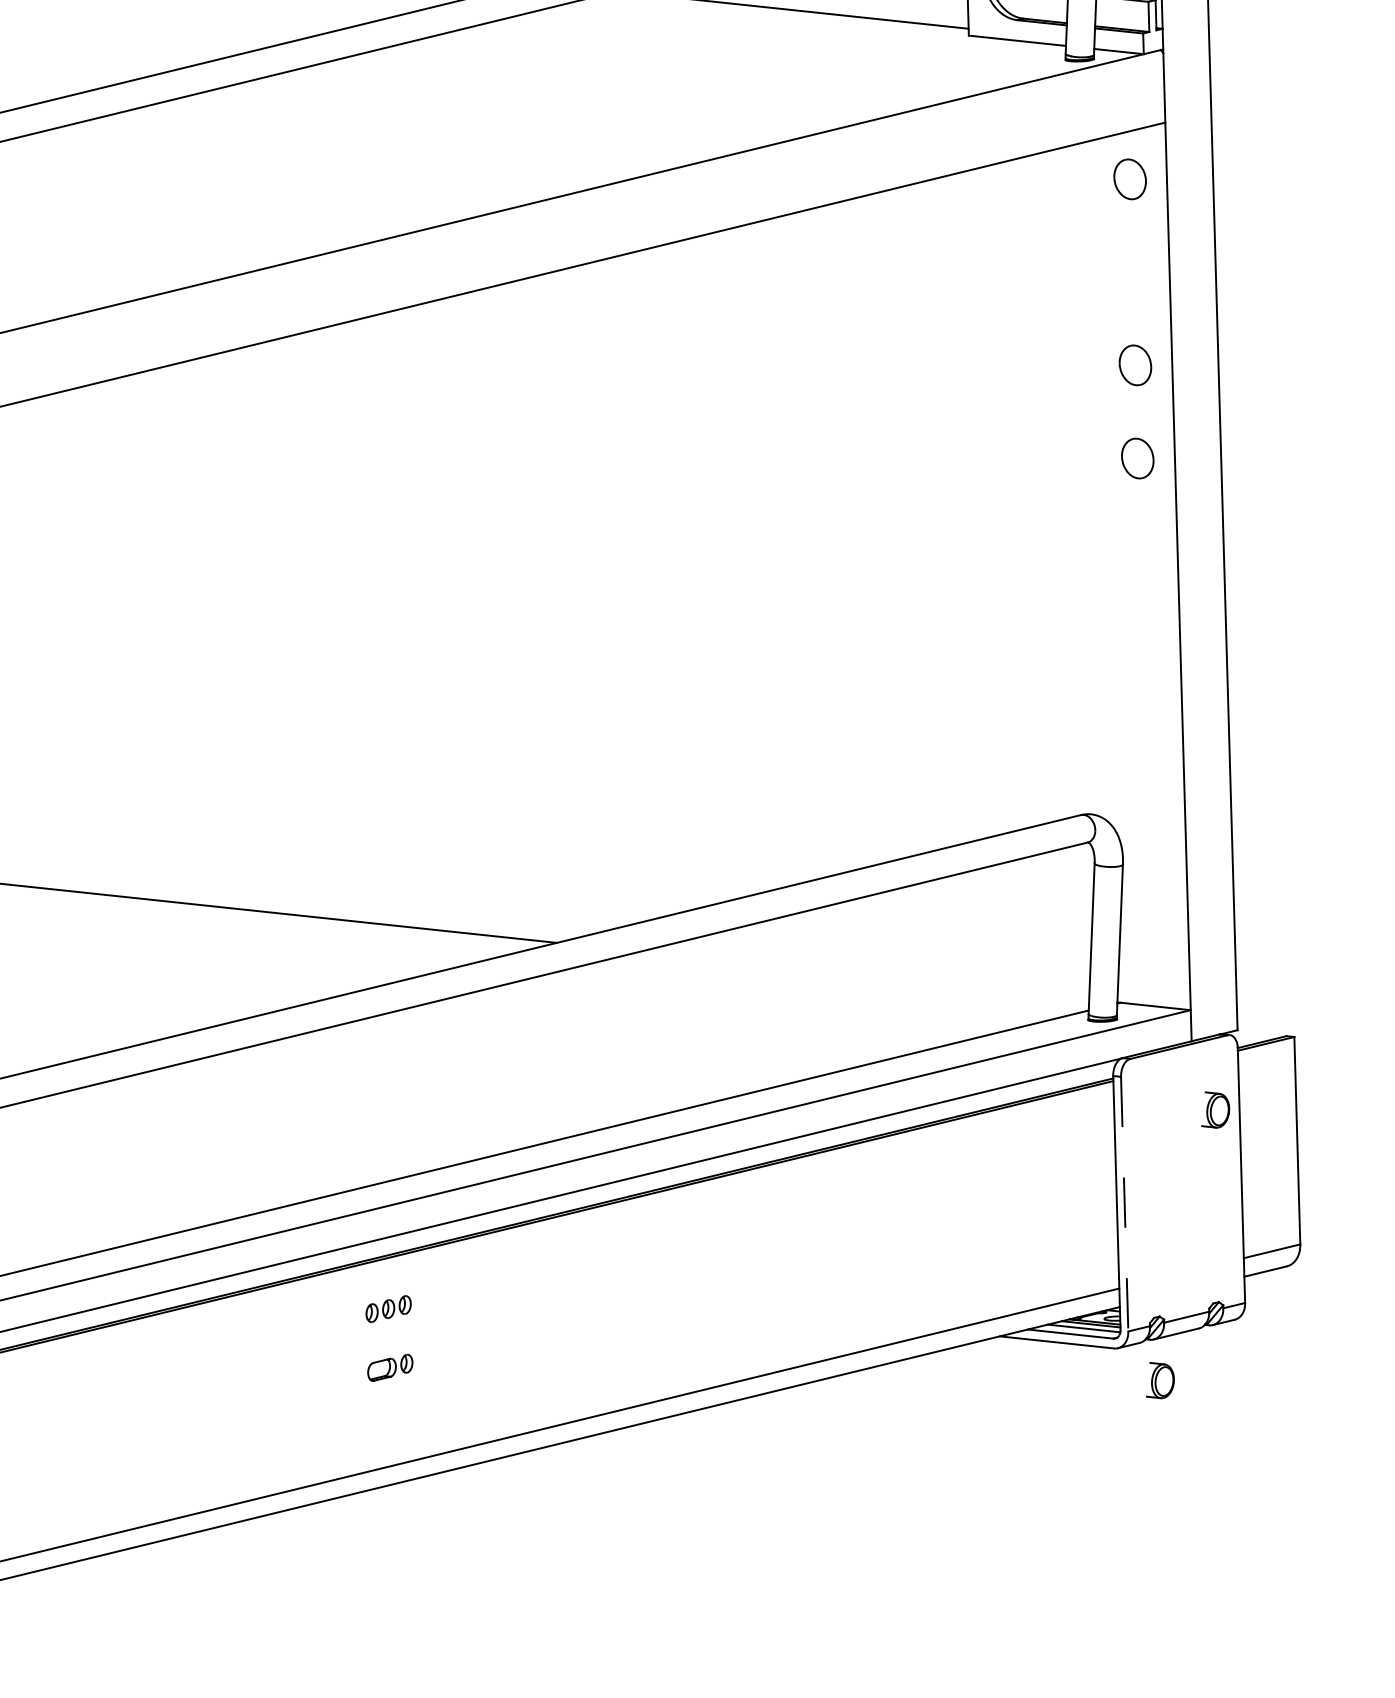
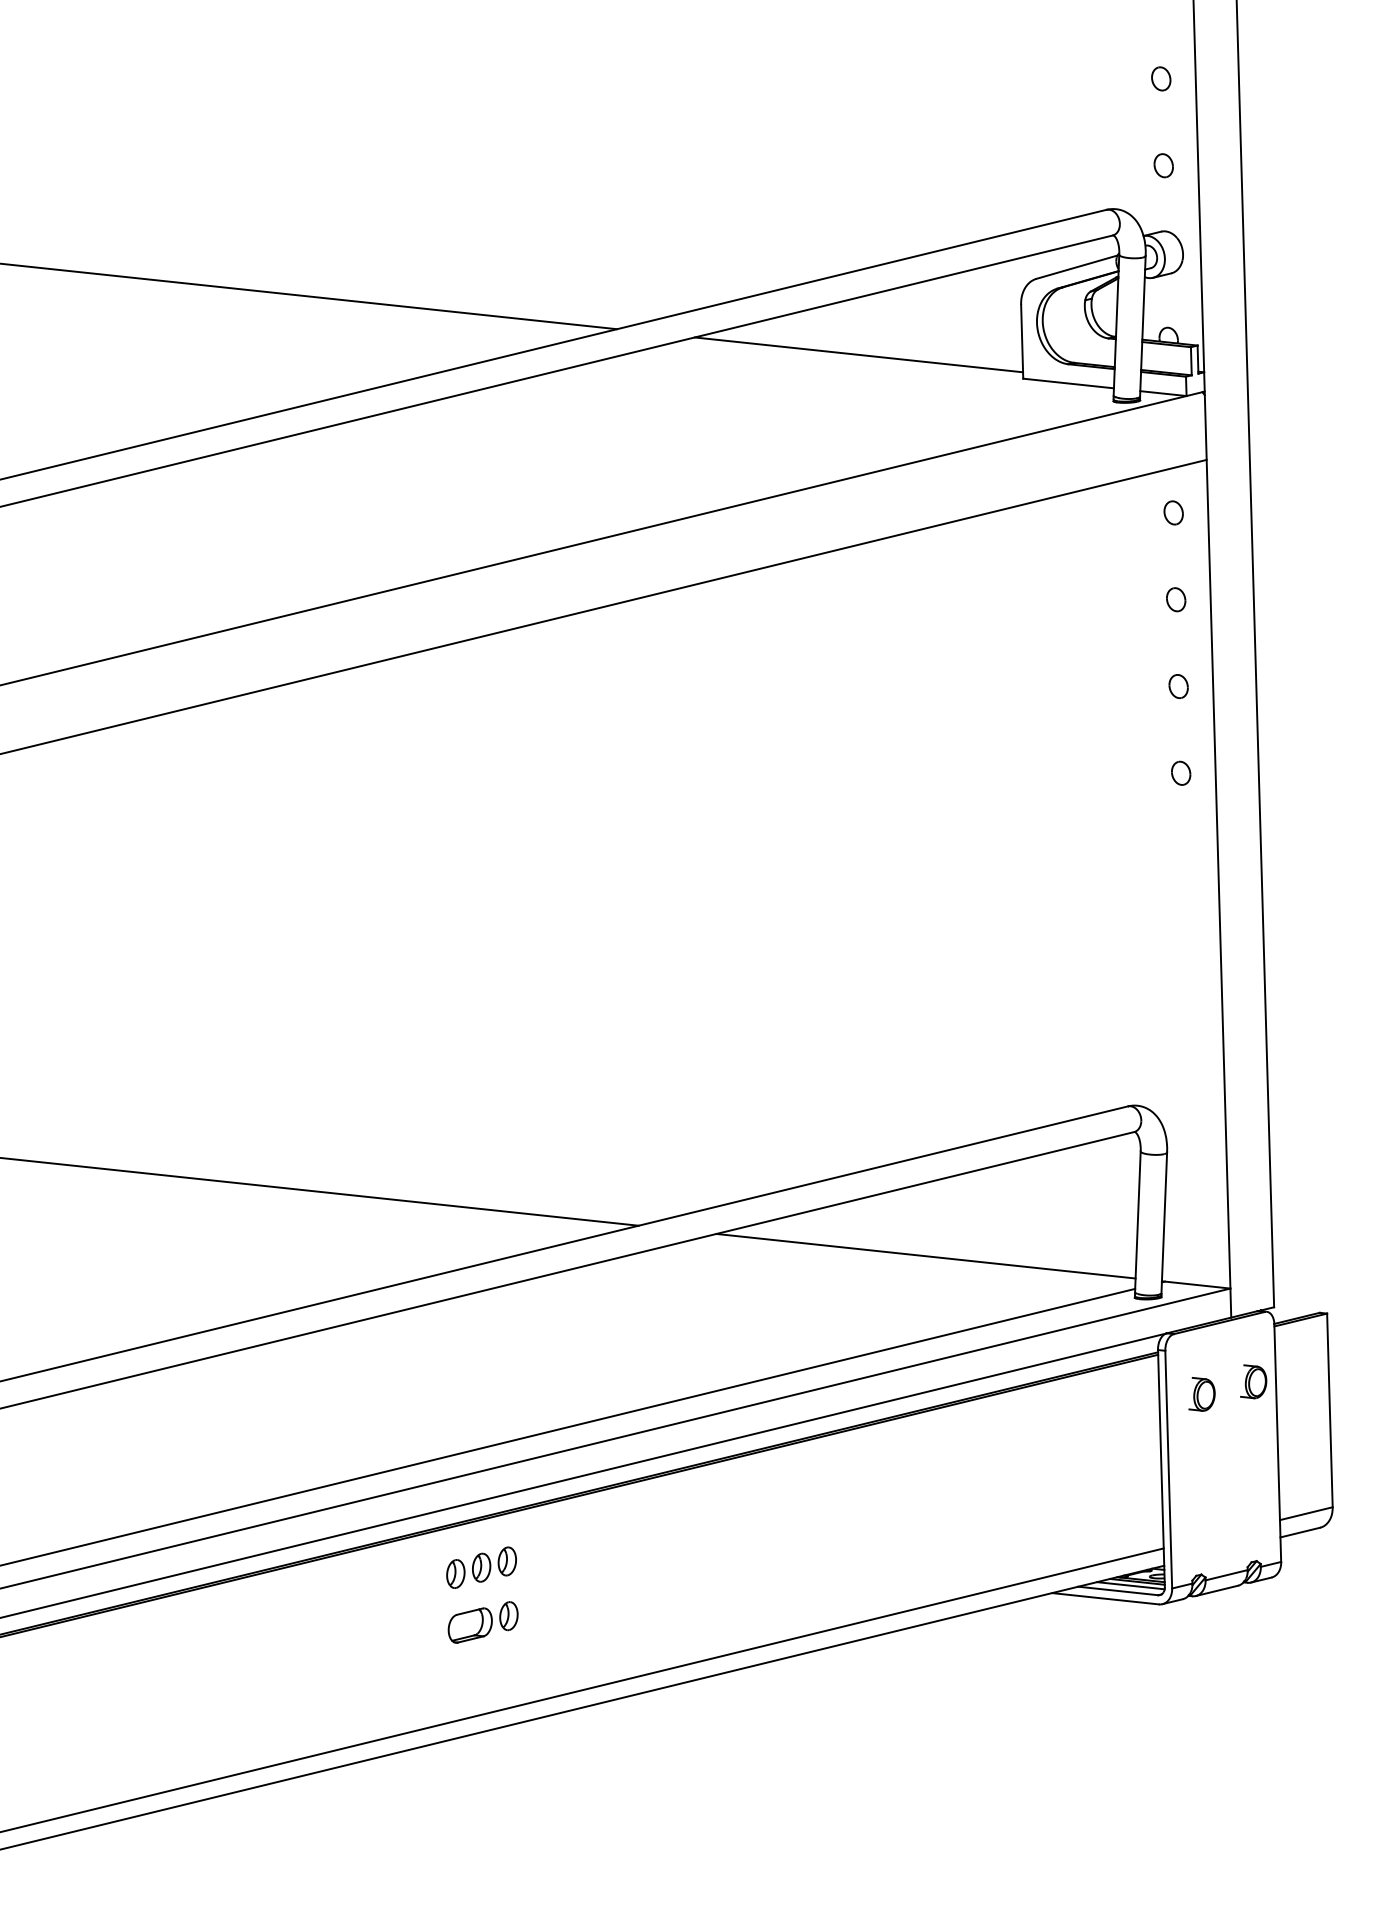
part: (1129, 178) -> (1173, 512), size x0.62
part: (1133, 272) -> (1176, 599), added
part: (1135, 365) -> (1178, 686), size x0.62
part: (1138, 457) -> (1181, 772), size x0.62
line: (864, 974) -> (925, 1255), added
line: (1124, 1203) -> (1168, 1469), dashed -> solid
part: (388, 1308) -> (481, 1567), size x1.67
part: (389, 1367) -> (482, 1622), size x1.67
part: (1159, 1380) -> (1201, 1394), moved

